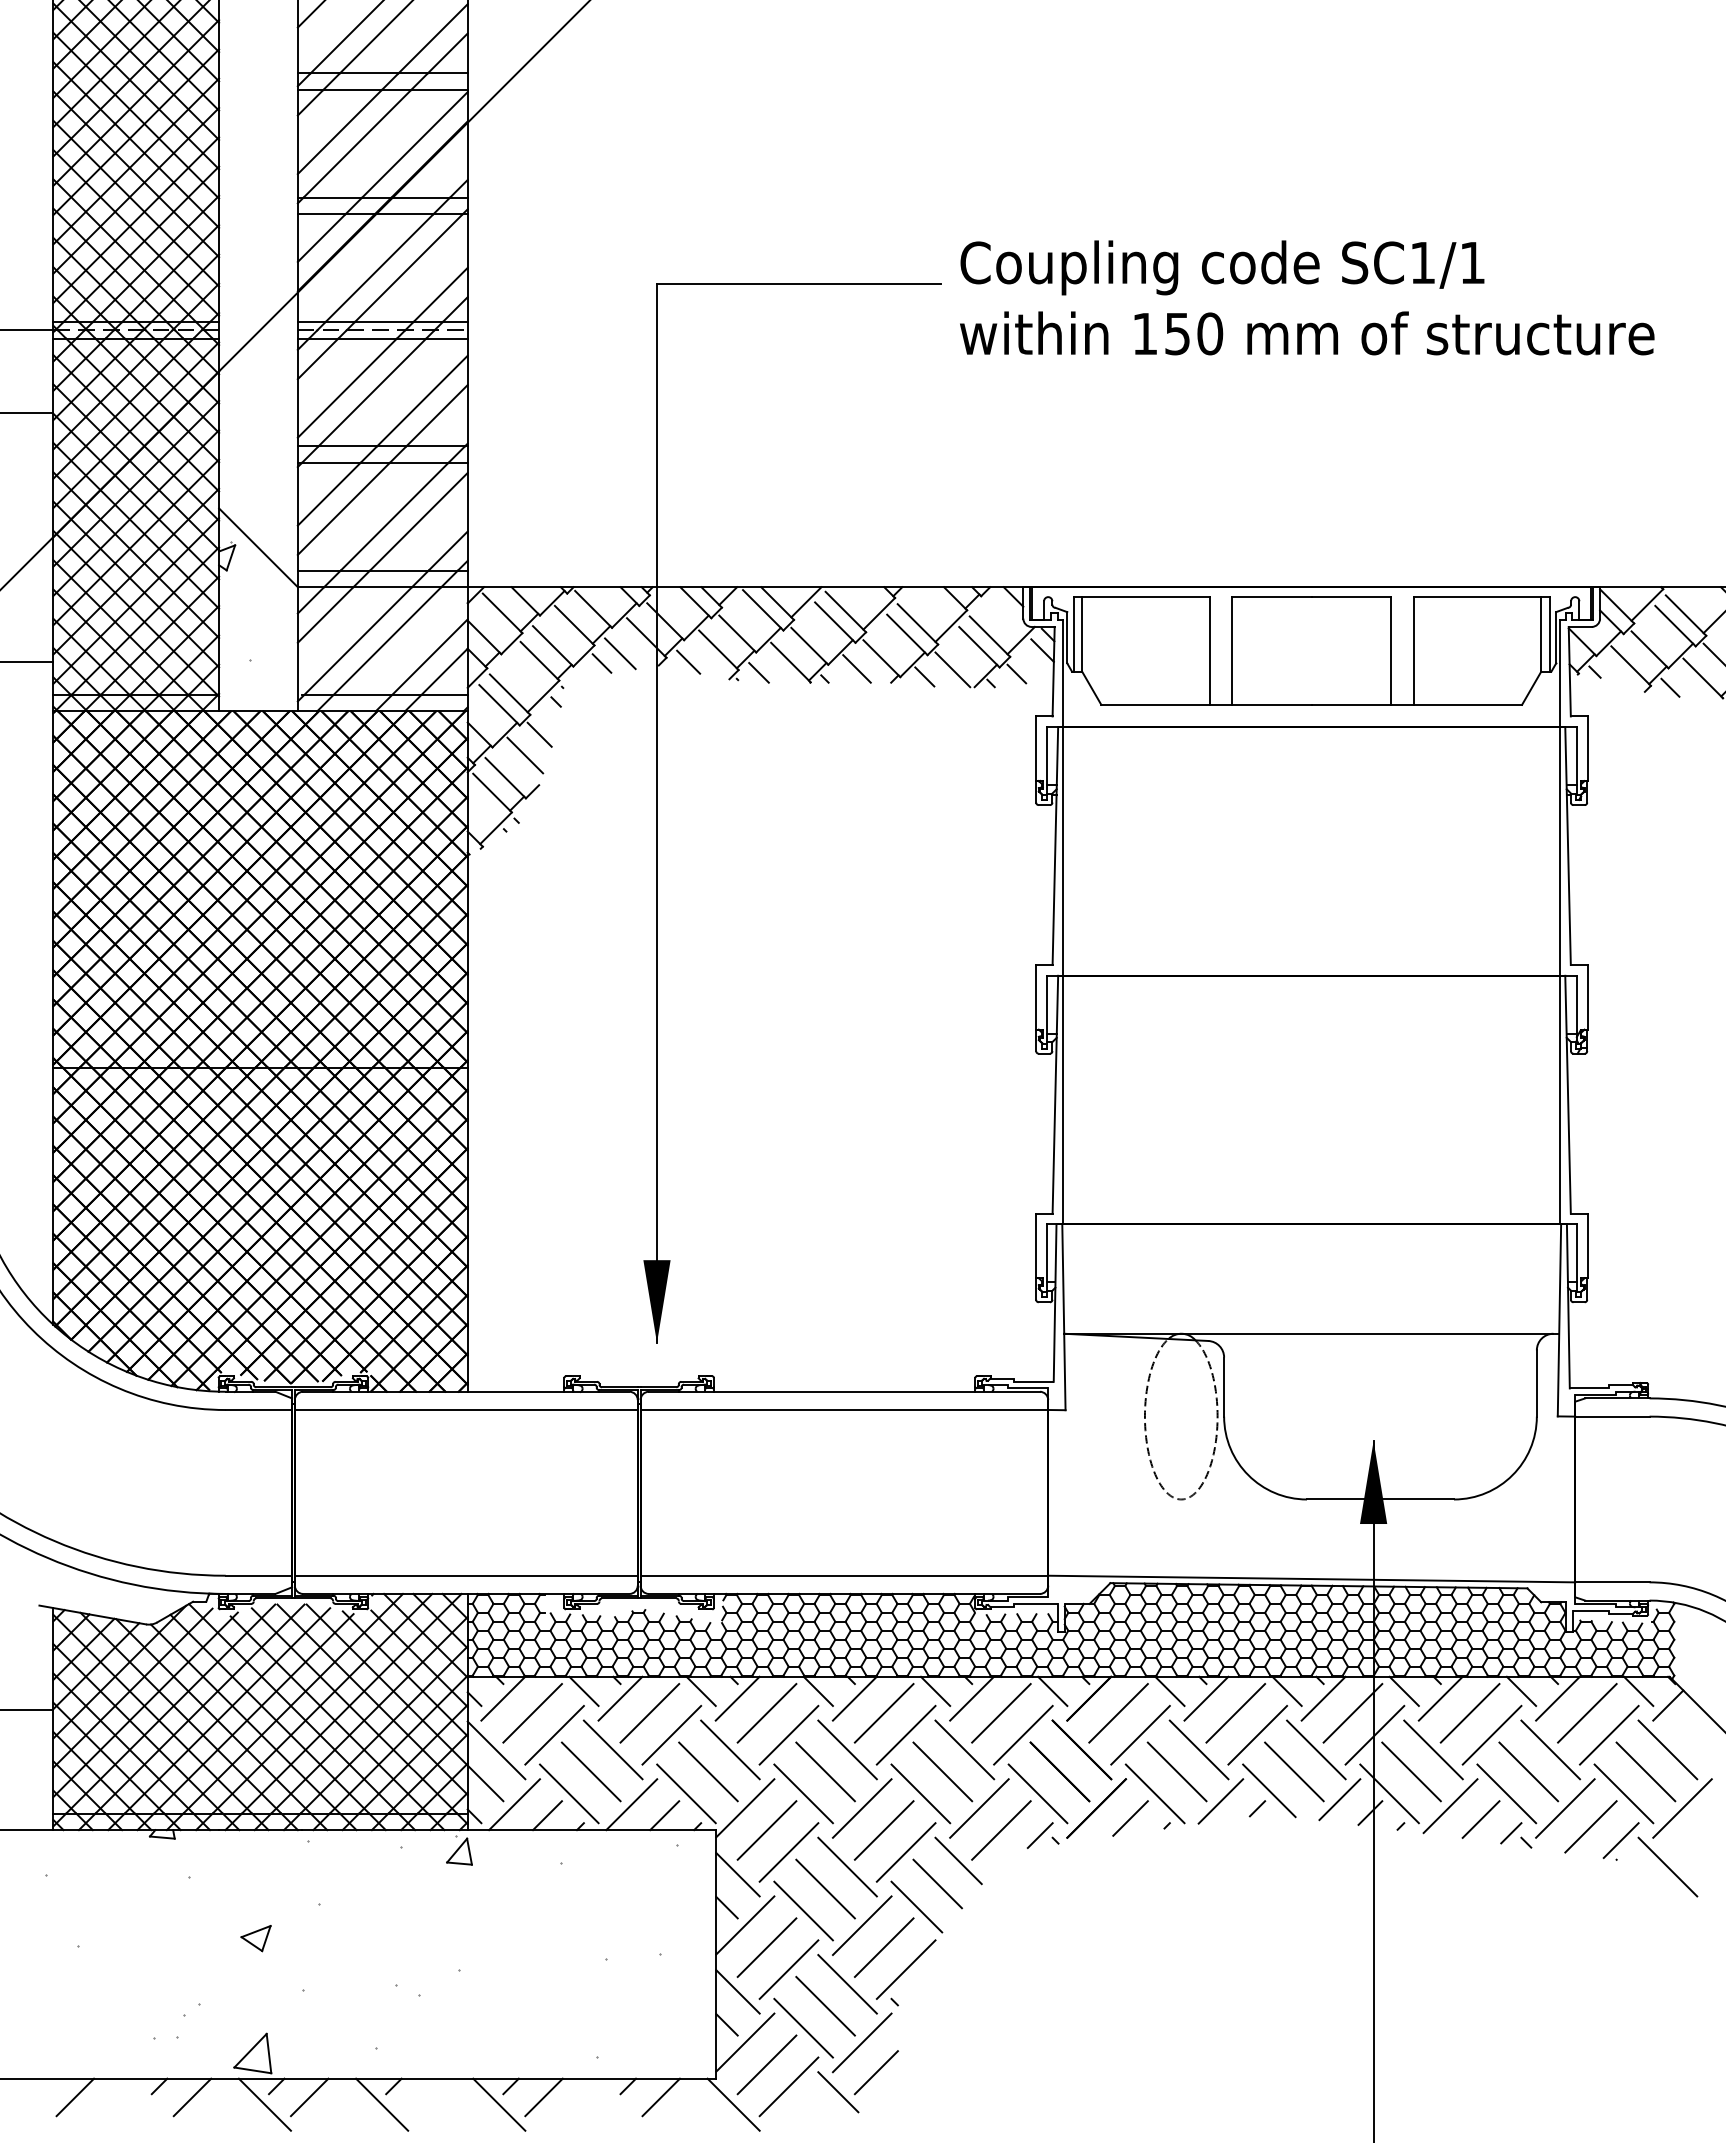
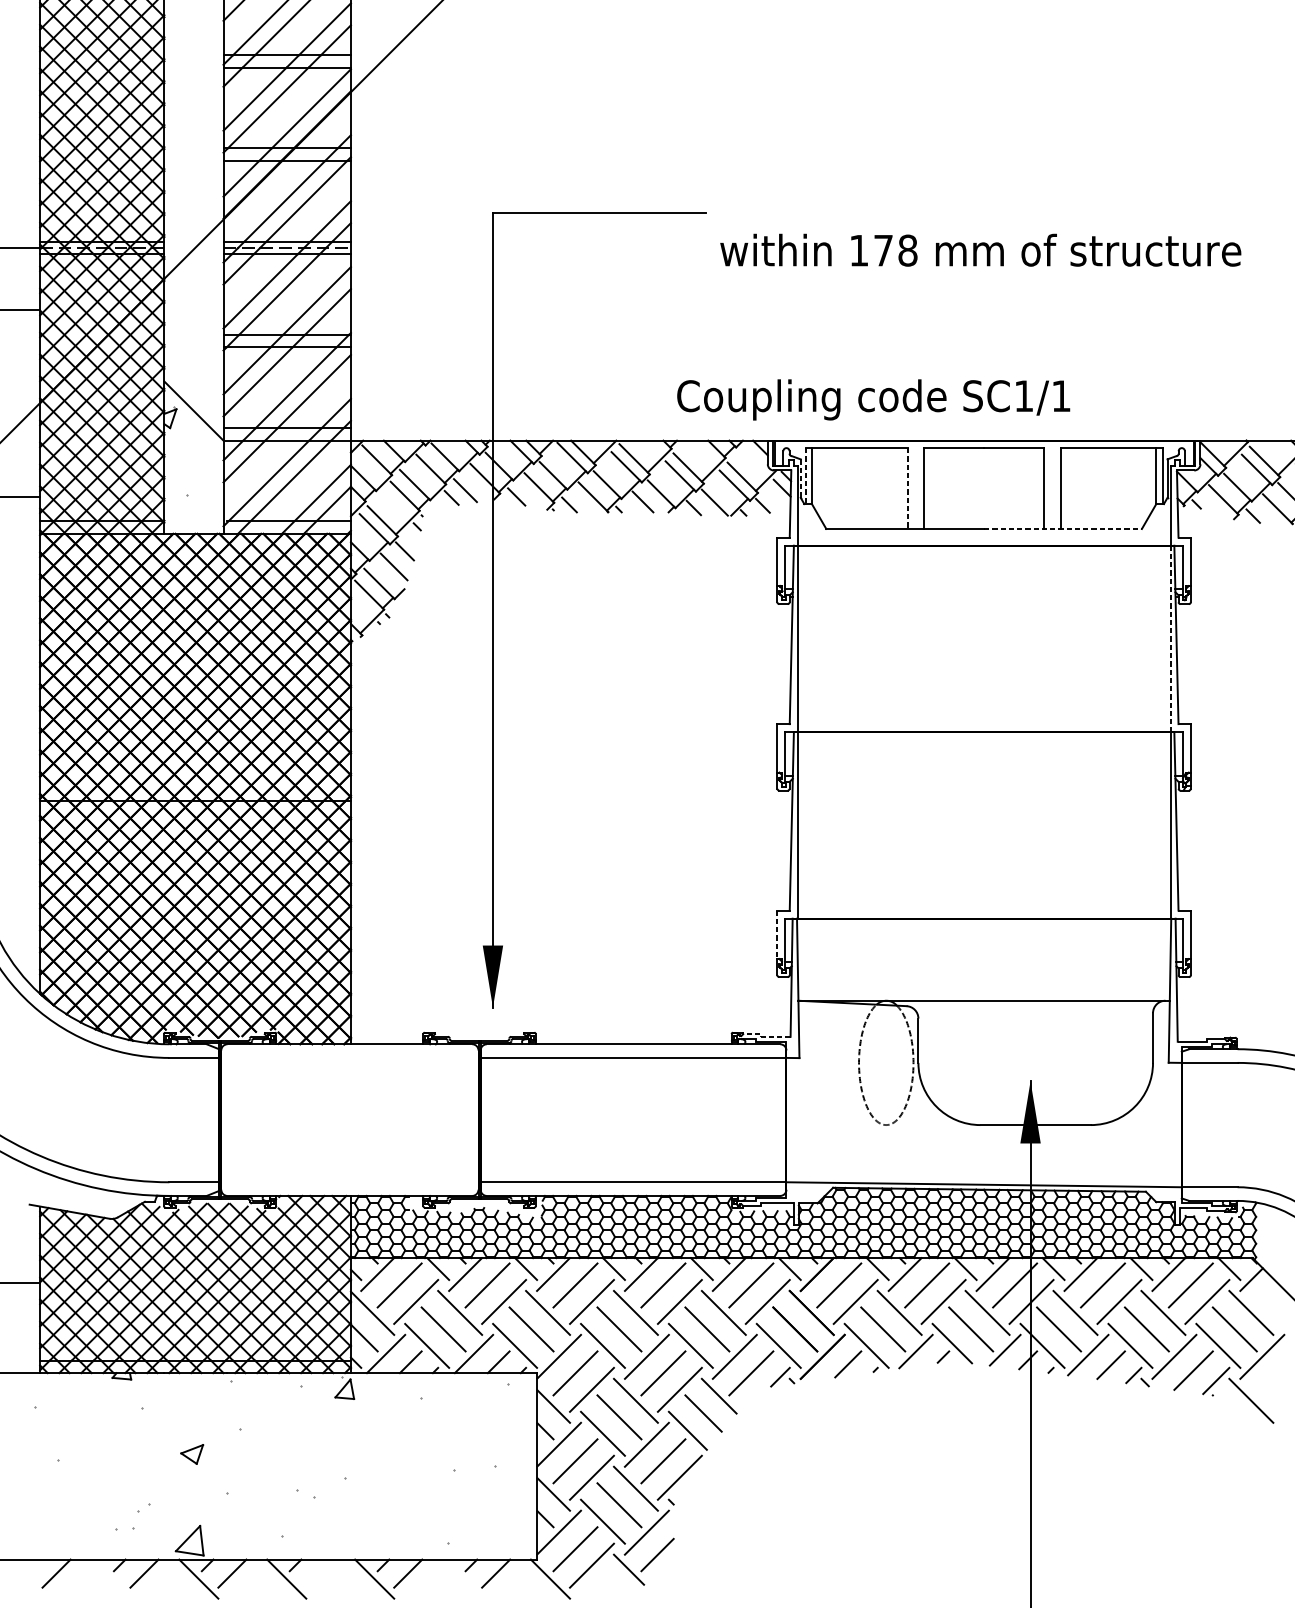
text: (1222, 267) -> (873, 399), moved
text: (1194, 333) -> (896, 250), 150 -> 178
line: (1073, 634) -> (805, 476), solid -> dashed
line: (1067, 637) -> (800, 478), solid -> dashed
line: (1209, 650) -> (907, 488), solid -> dashed
line: (1417, 704) -> (1063, 528), solid -> dashed
line: (1560, 852) -> (1170, 639), solid -> dashed
line: (1035, 1246) -> (776, 935), solid -> dashed
line: (1019, 1381) -> (764, 1036), solid -> dashed
line: (465, 1410) -> (349, 1058), removed
line: (465, 1575) -> (349, 1182), removed

